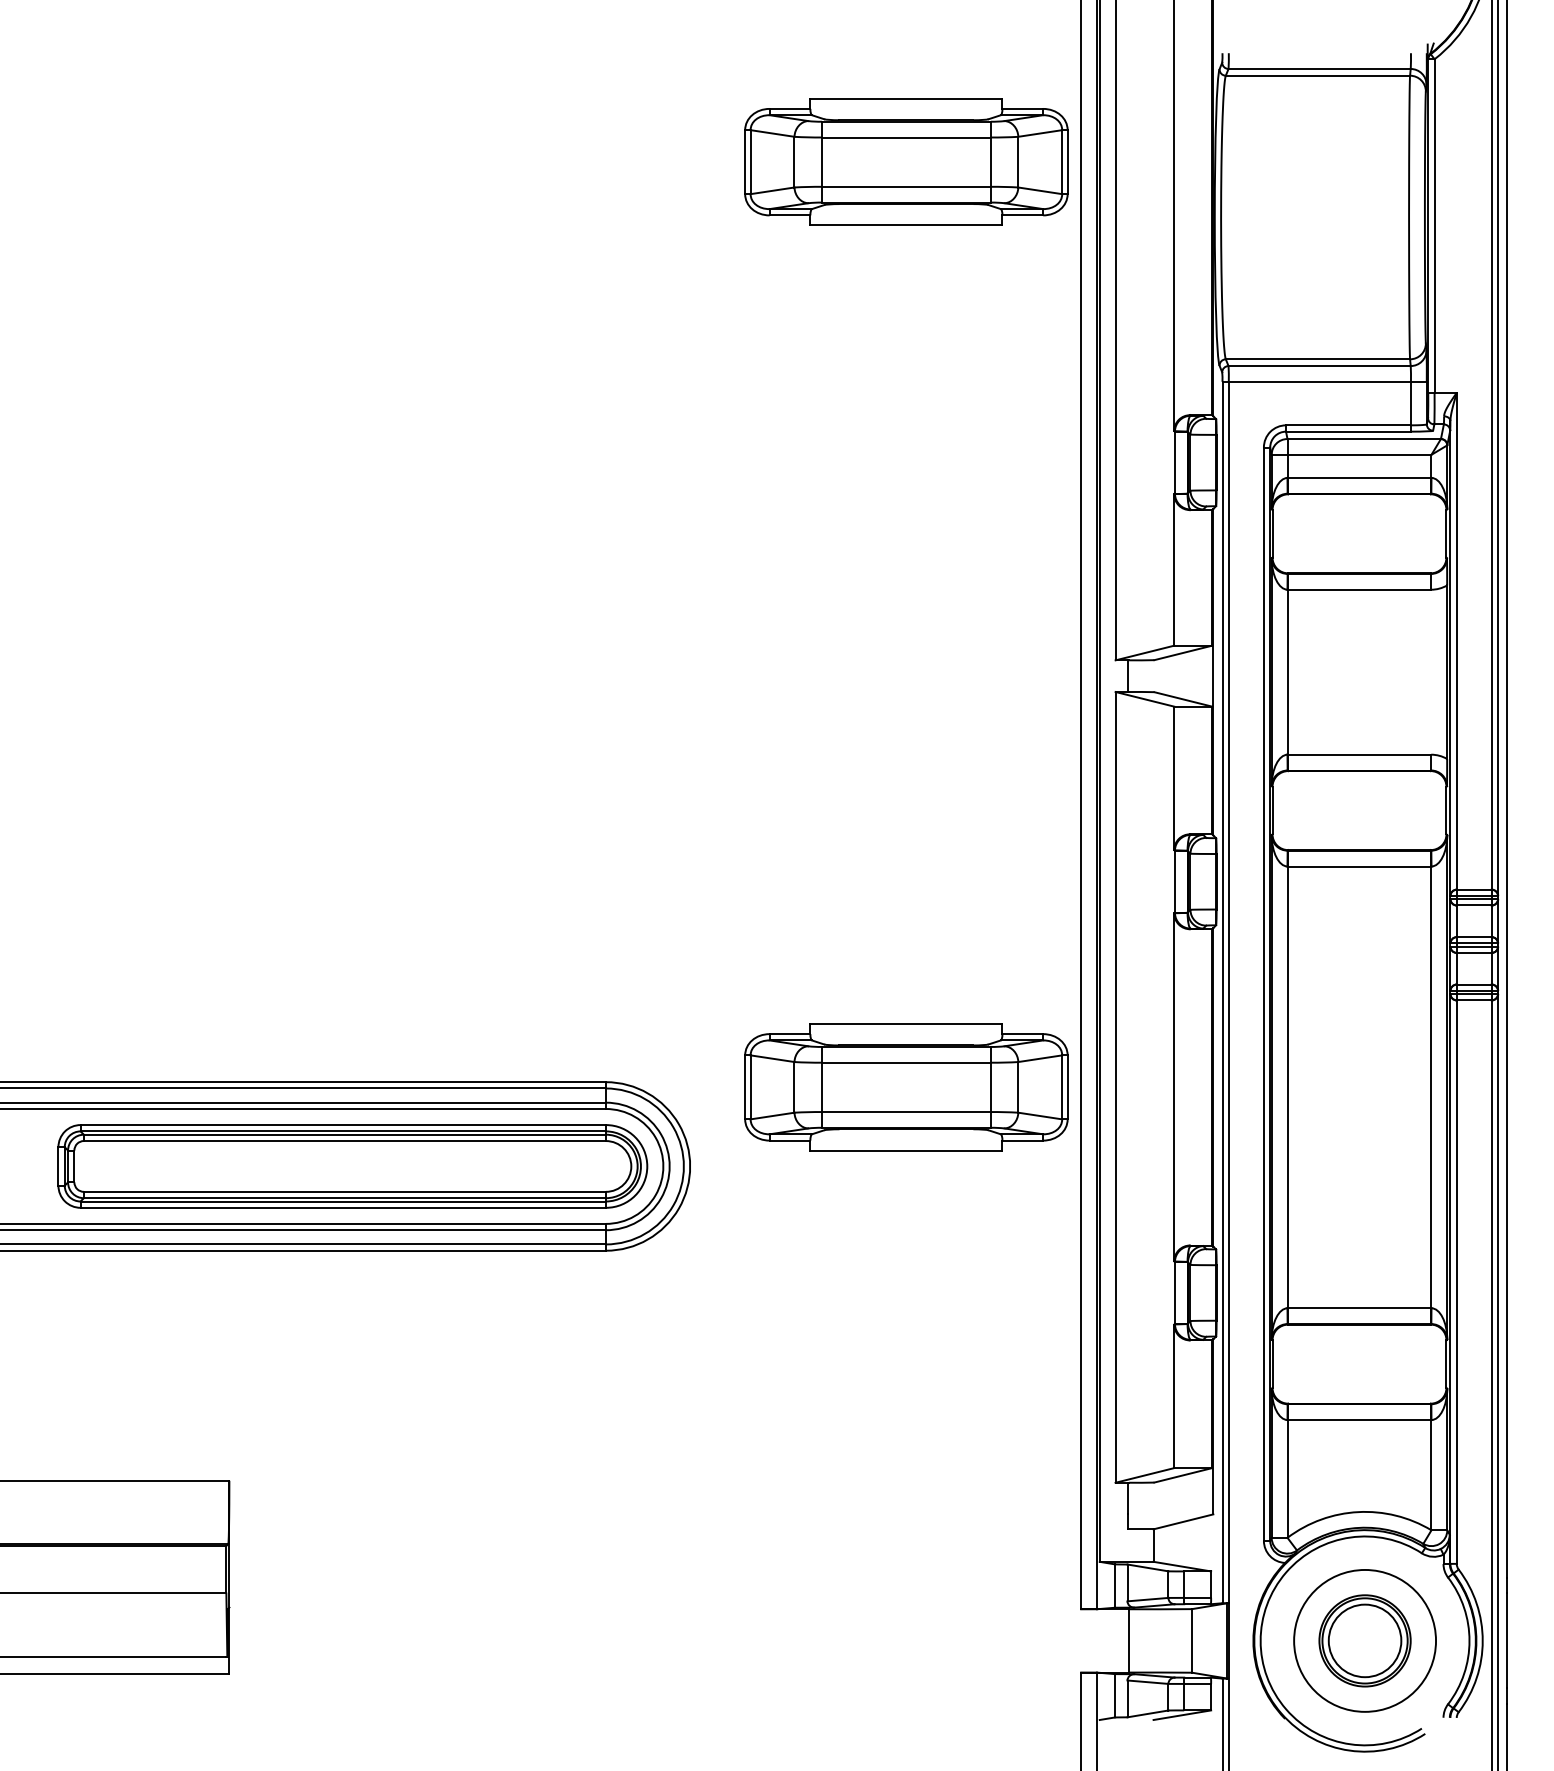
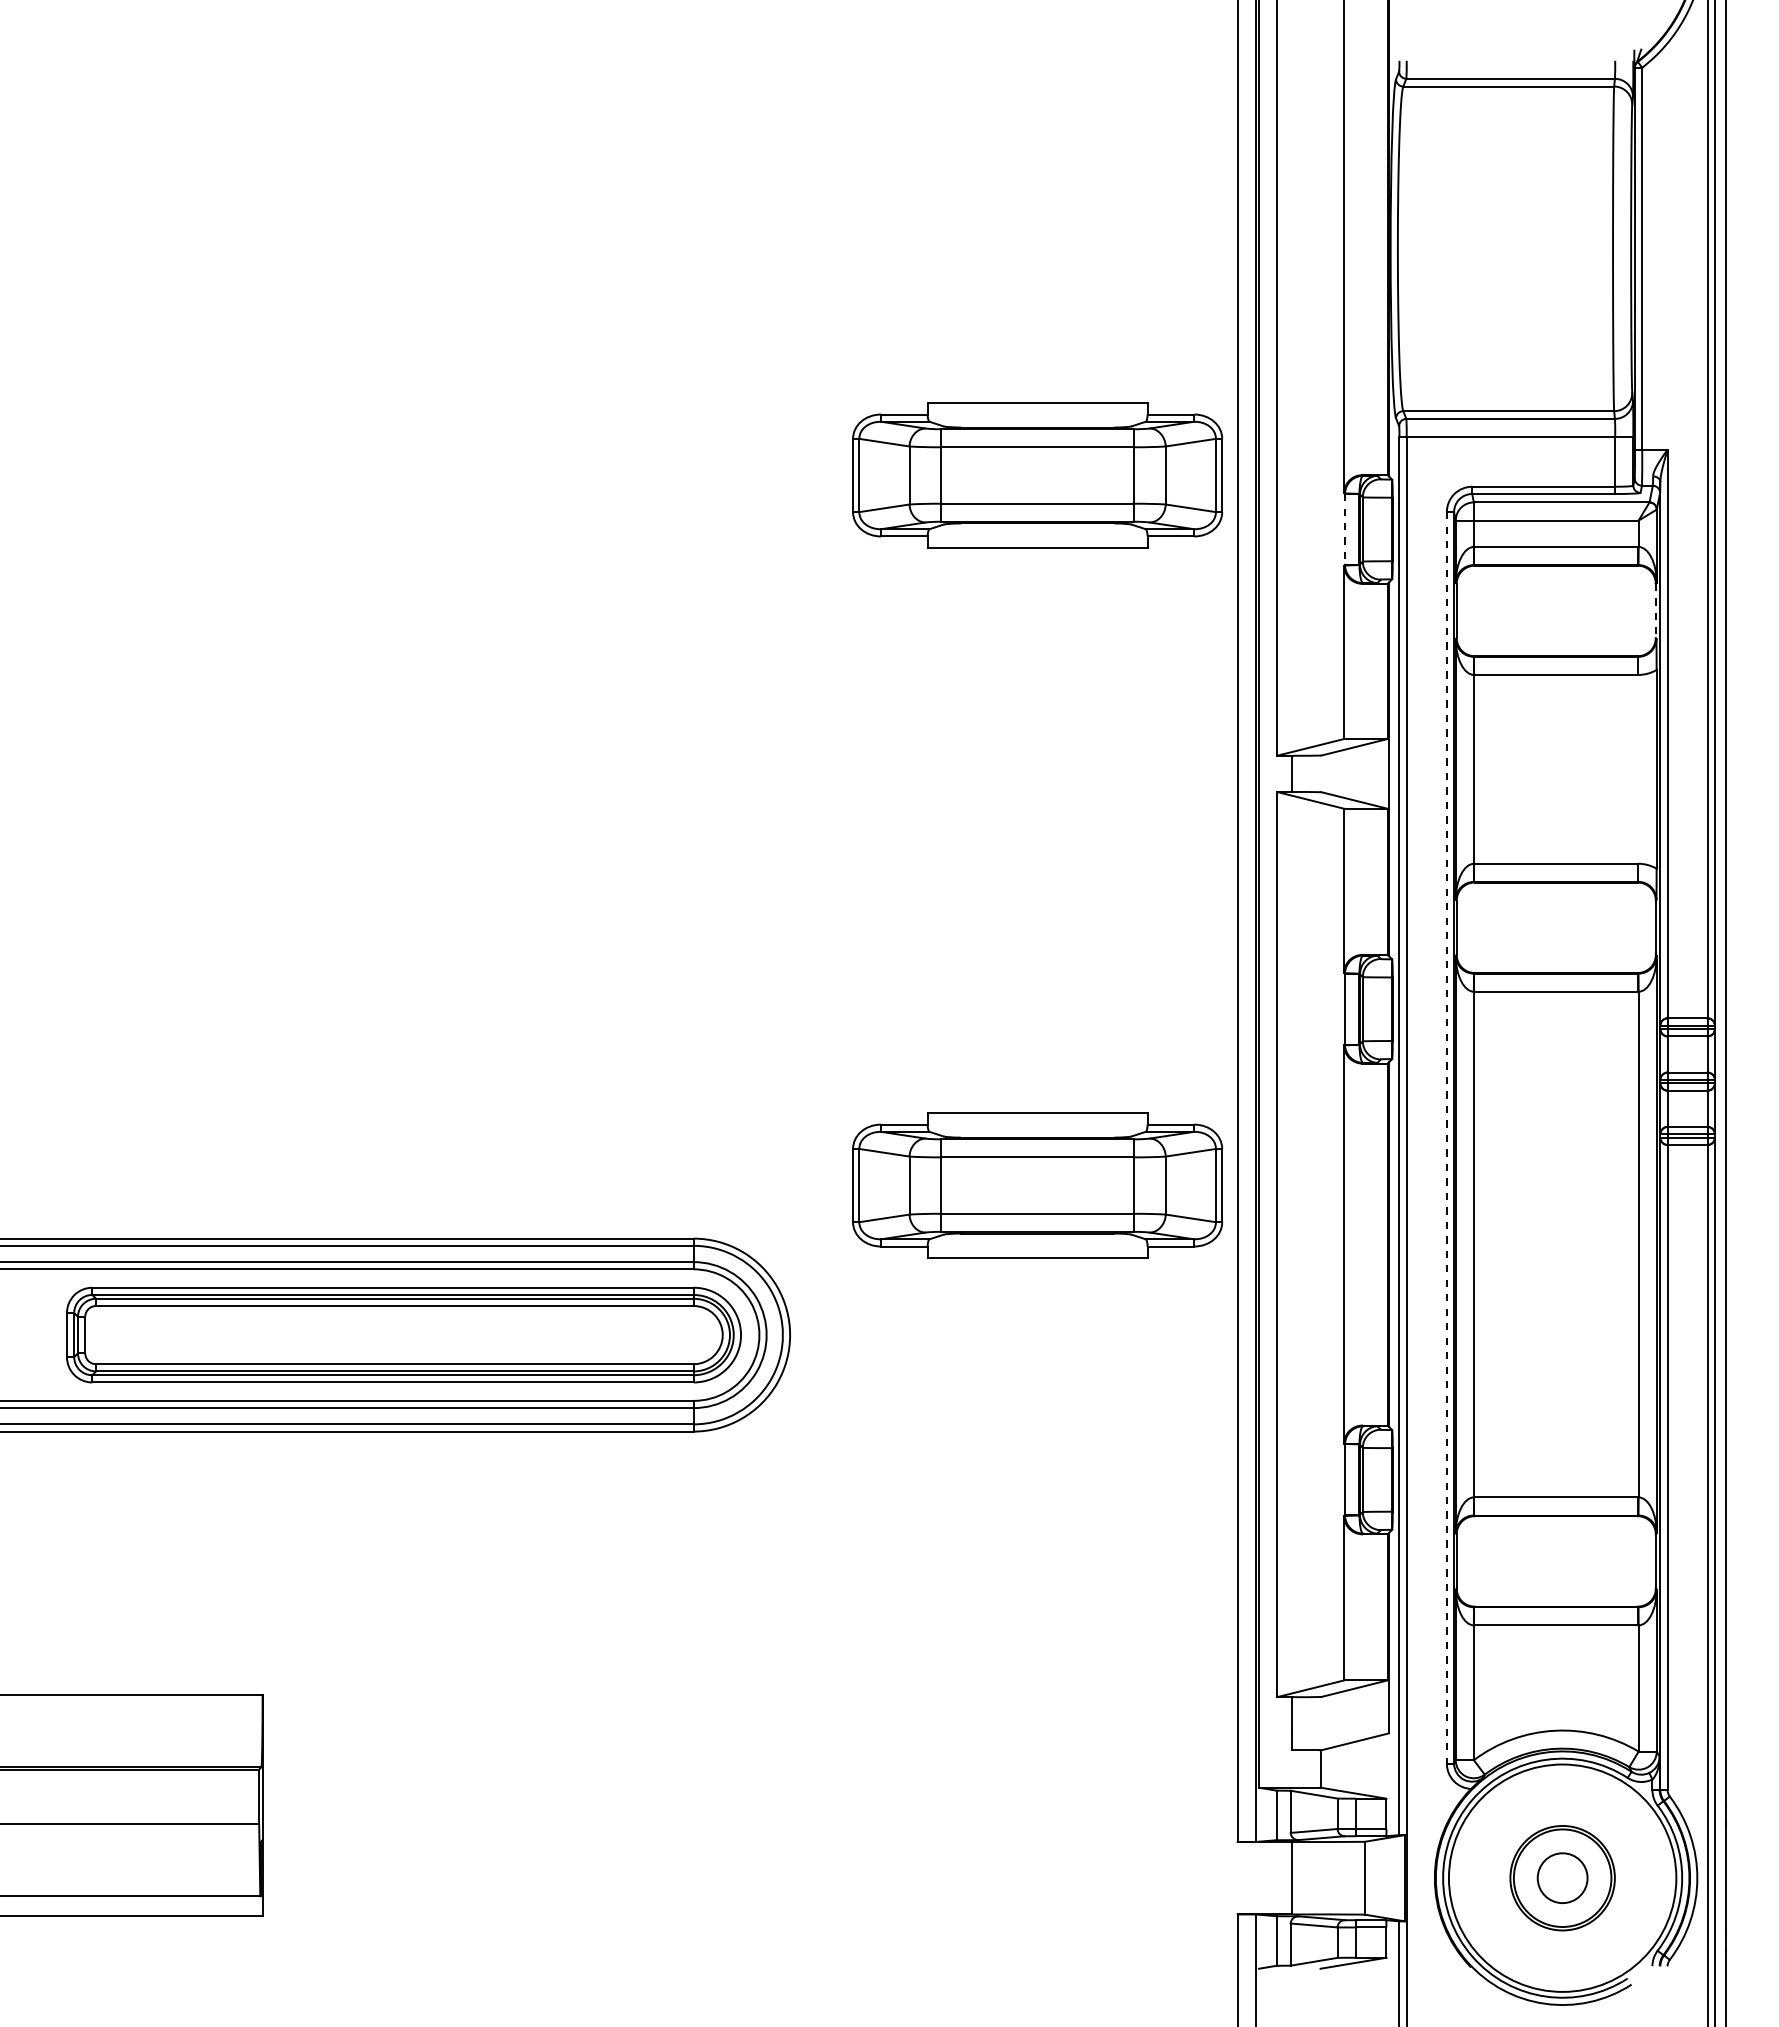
part: (906, 162) -> (1037, 475), moved
line: (1175, 462) -> (1345, 529), solid -> dashed
line: (1446, 534) -> (1655, 611), solid -> dashed
line: (1263, 993) -> (1446, 1137), solid -> dashed
part: (906, 1087) -> (1037, 1185), moved
circle: (1364, 1640) -> (1562, 1877), size x0.6
circle: (1364, 1641) -> (1562, 1878), size x1.4

